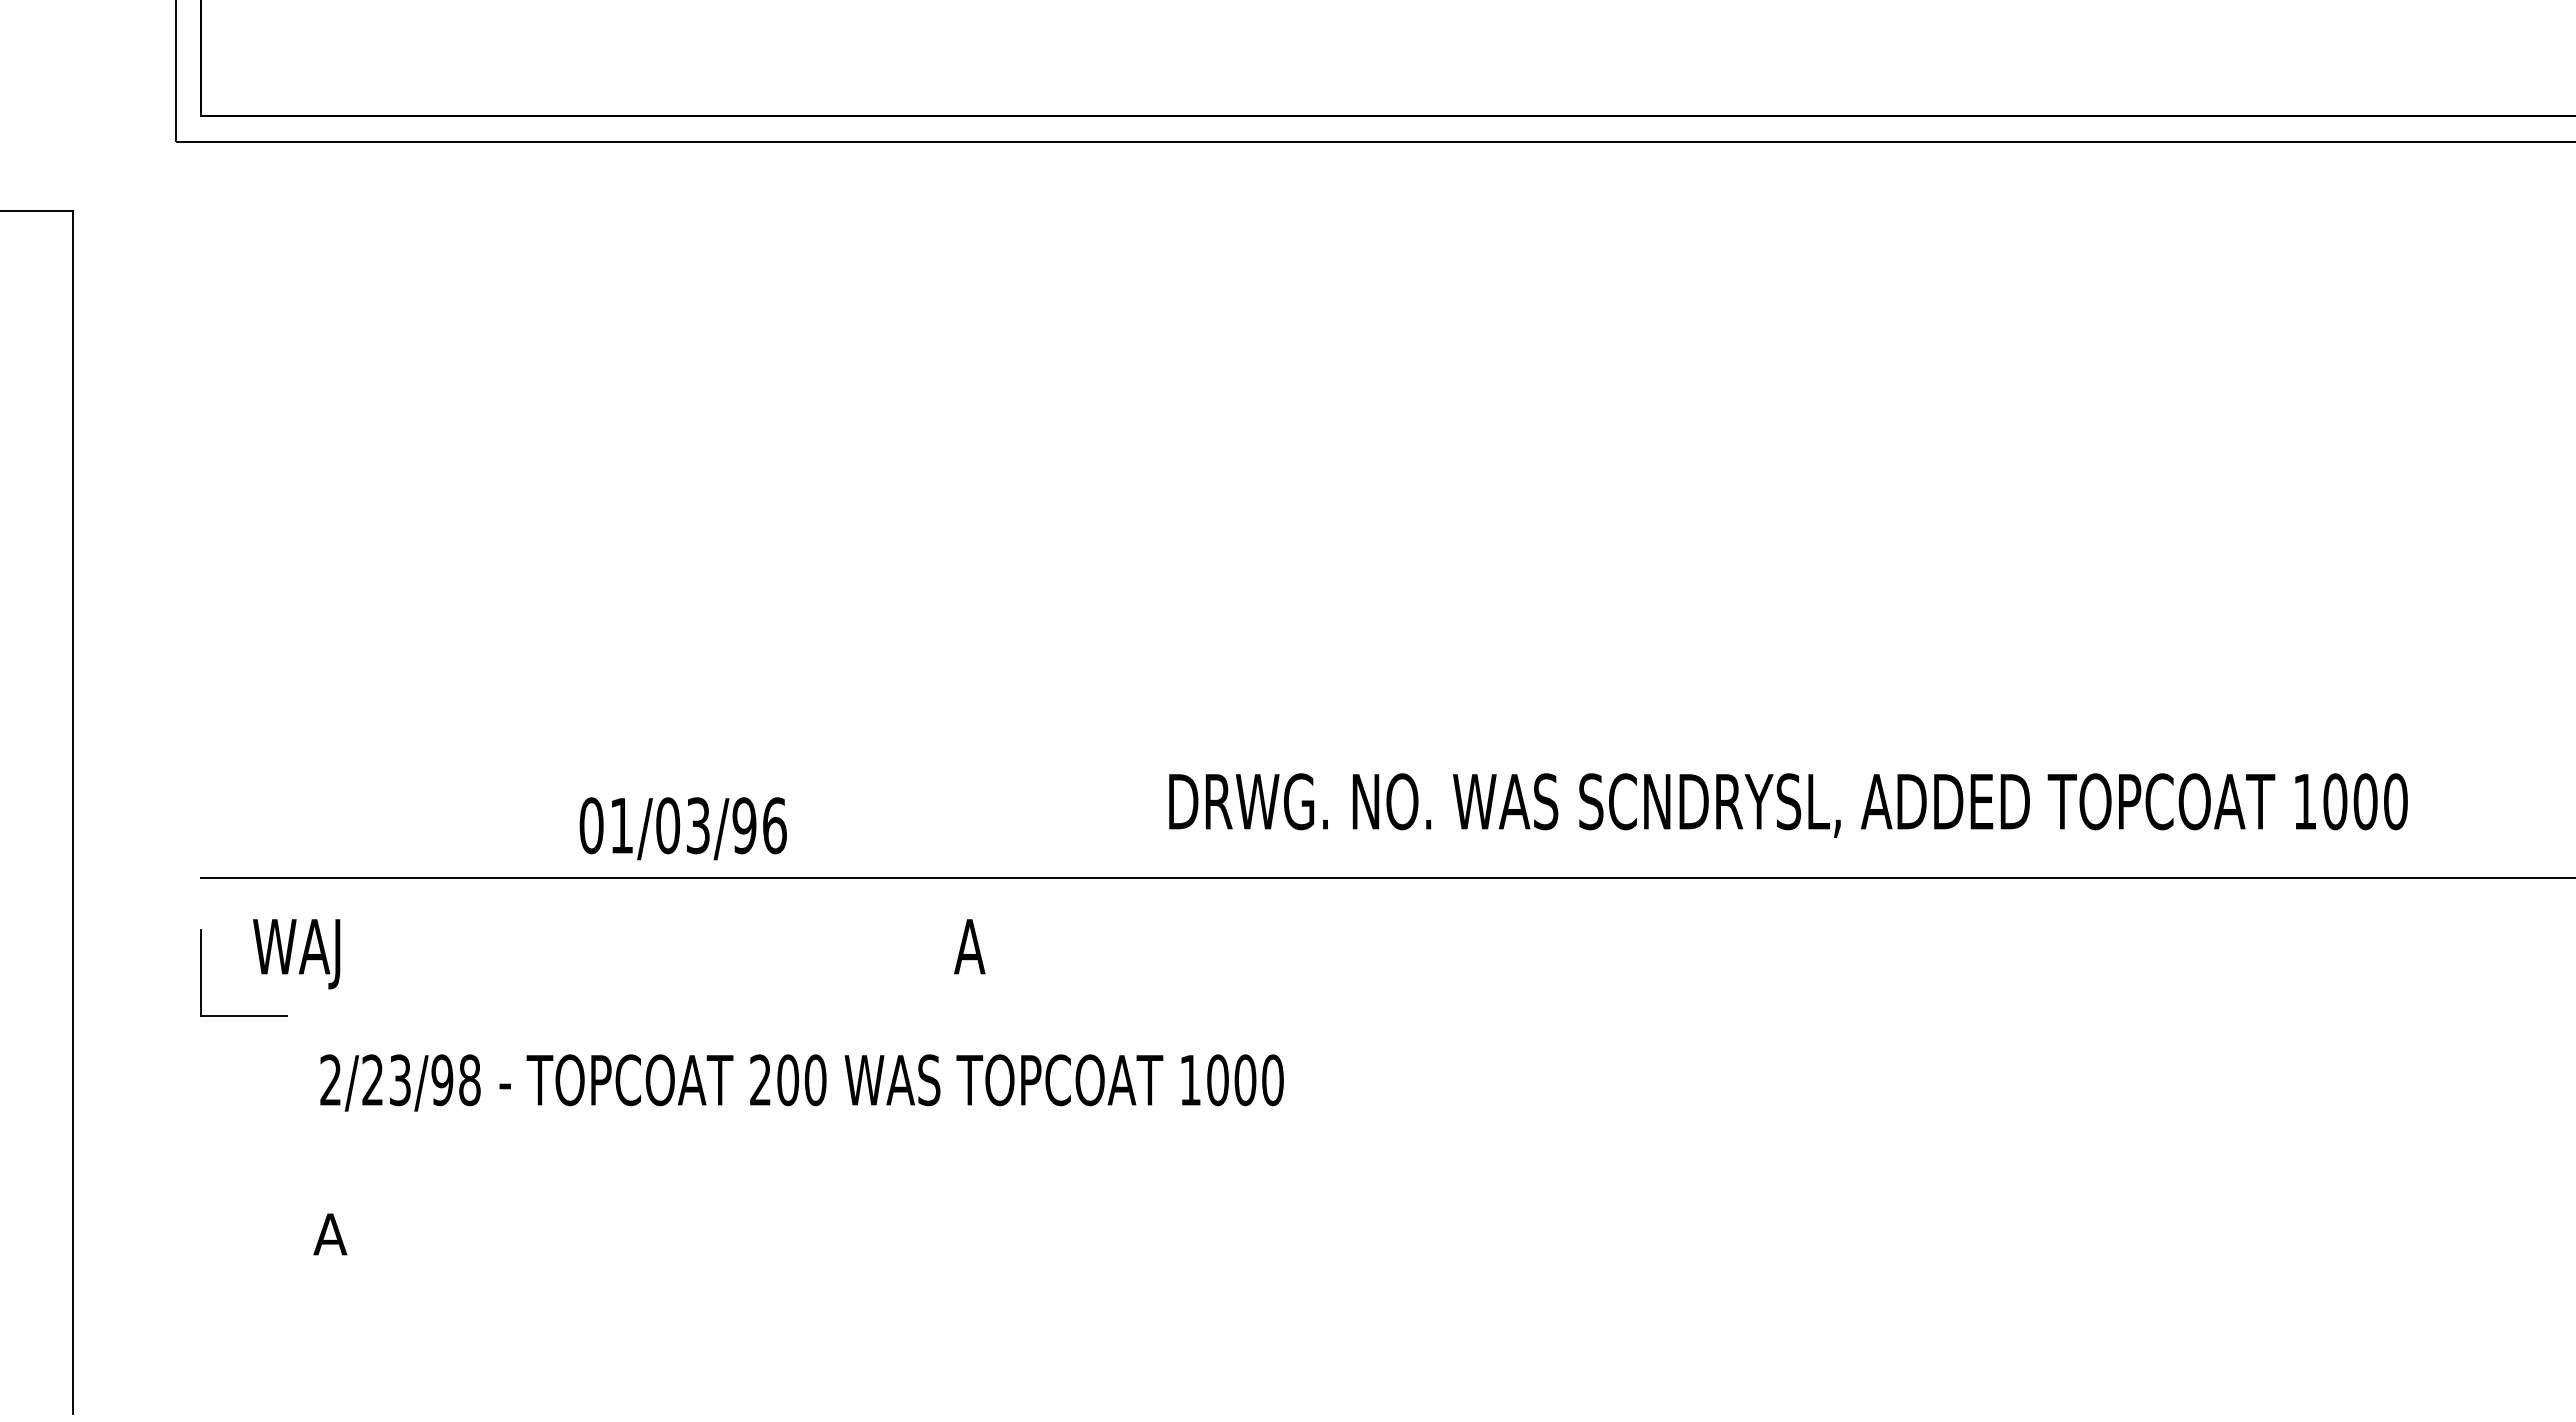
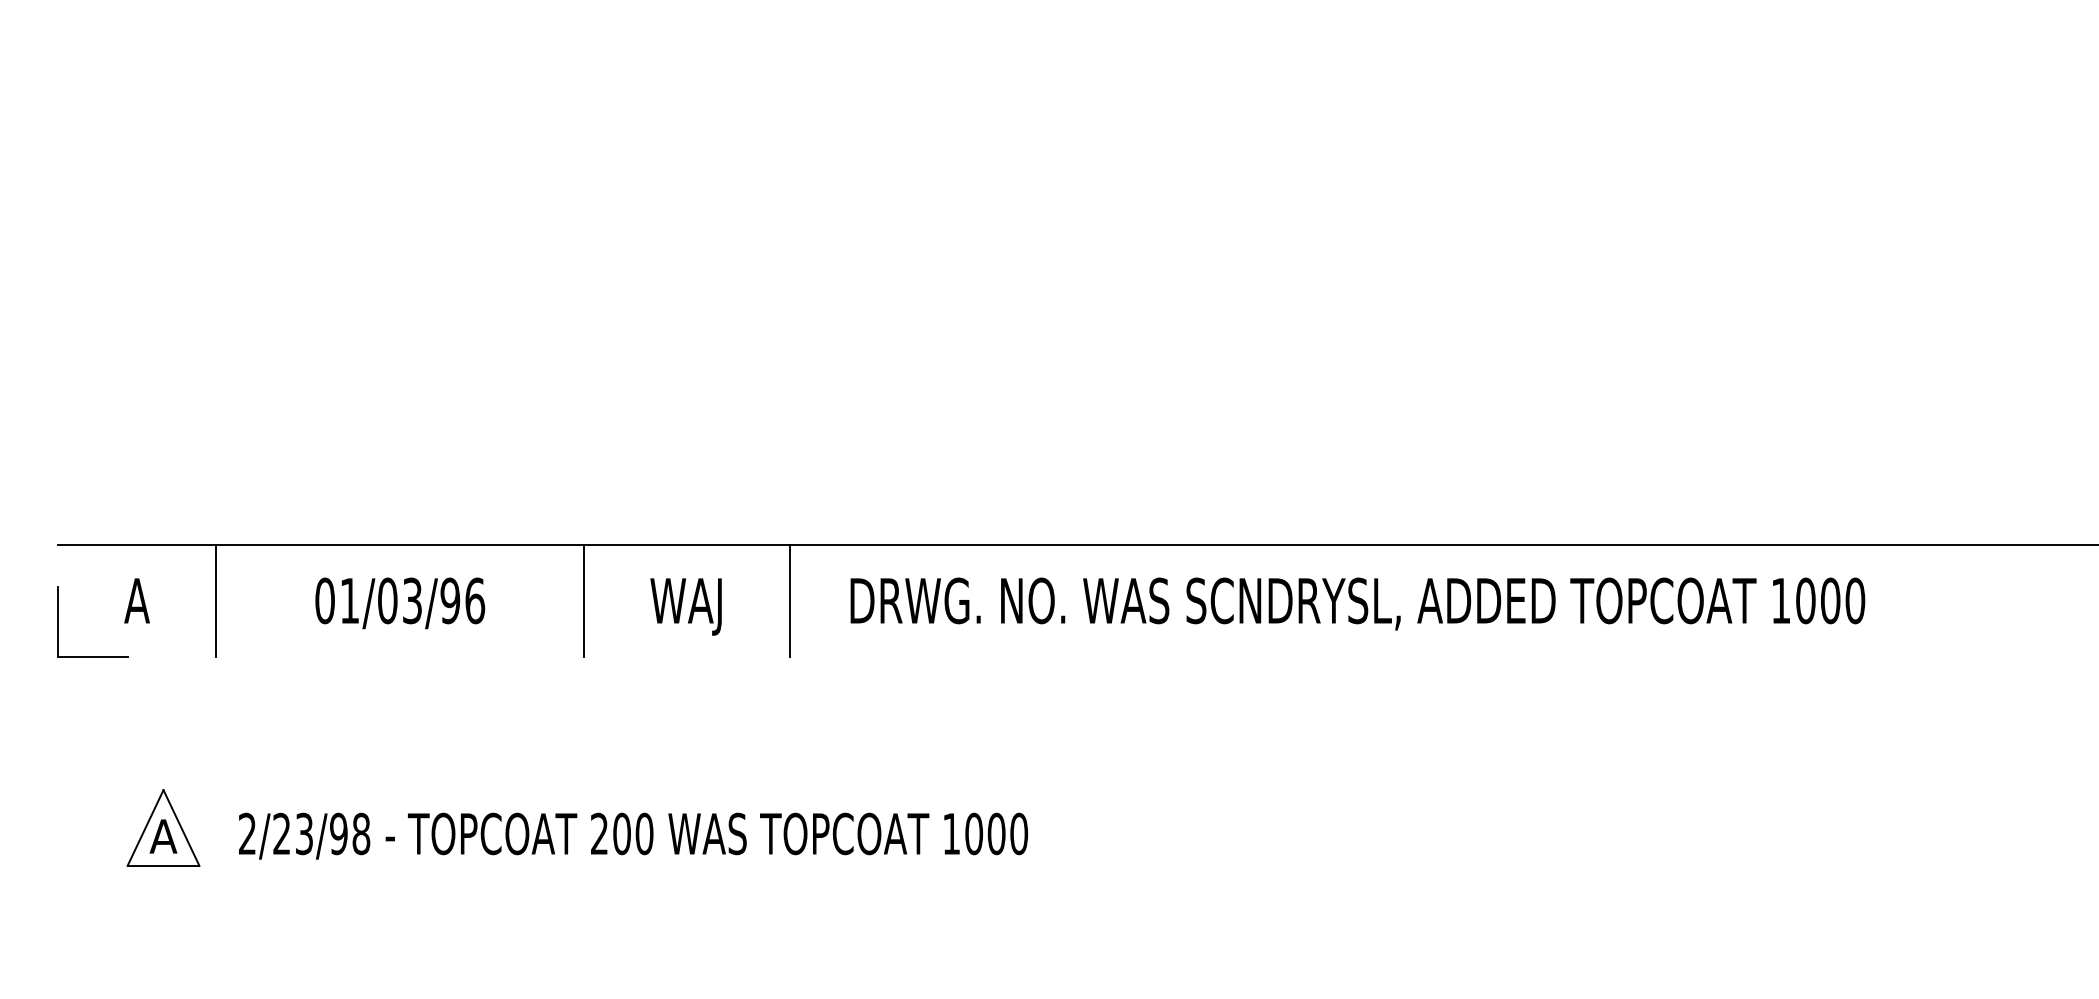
text: (1788, 805) -> (1357, 603), moved
text: (682, 828) -> (399, 603), moved
line: (394, 946) -> (216, 600), added
line: (843, 946) -> (583, 600), added
line: (1095, 946) -> (790, 600), added
text: (296, 954) -> (135, 607), WAJ -> A
text: (967, 954) -> (685, 607), A -> WAJ
text: (801, 1082) -> (633, 835), moved
part: (330, 1223) -> (163, 827), added

